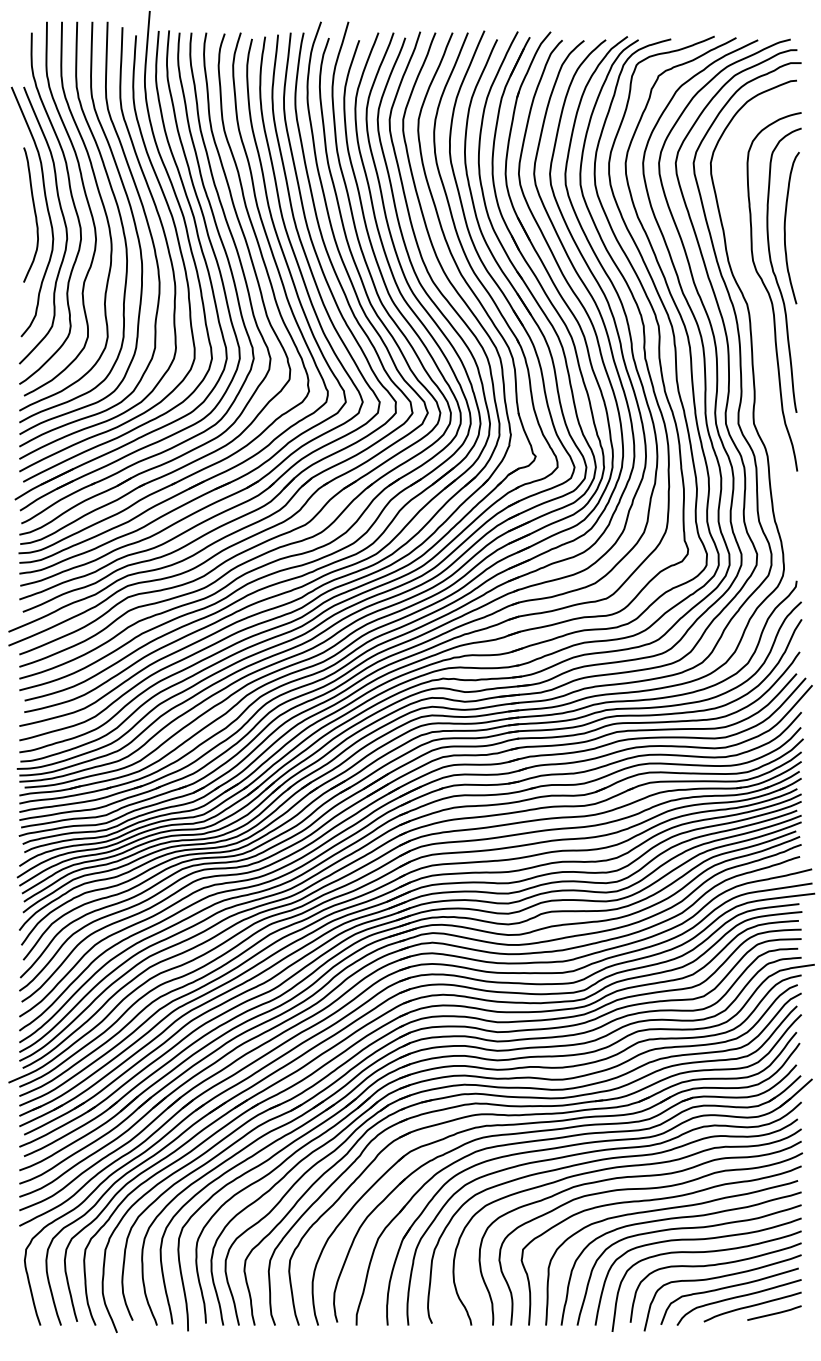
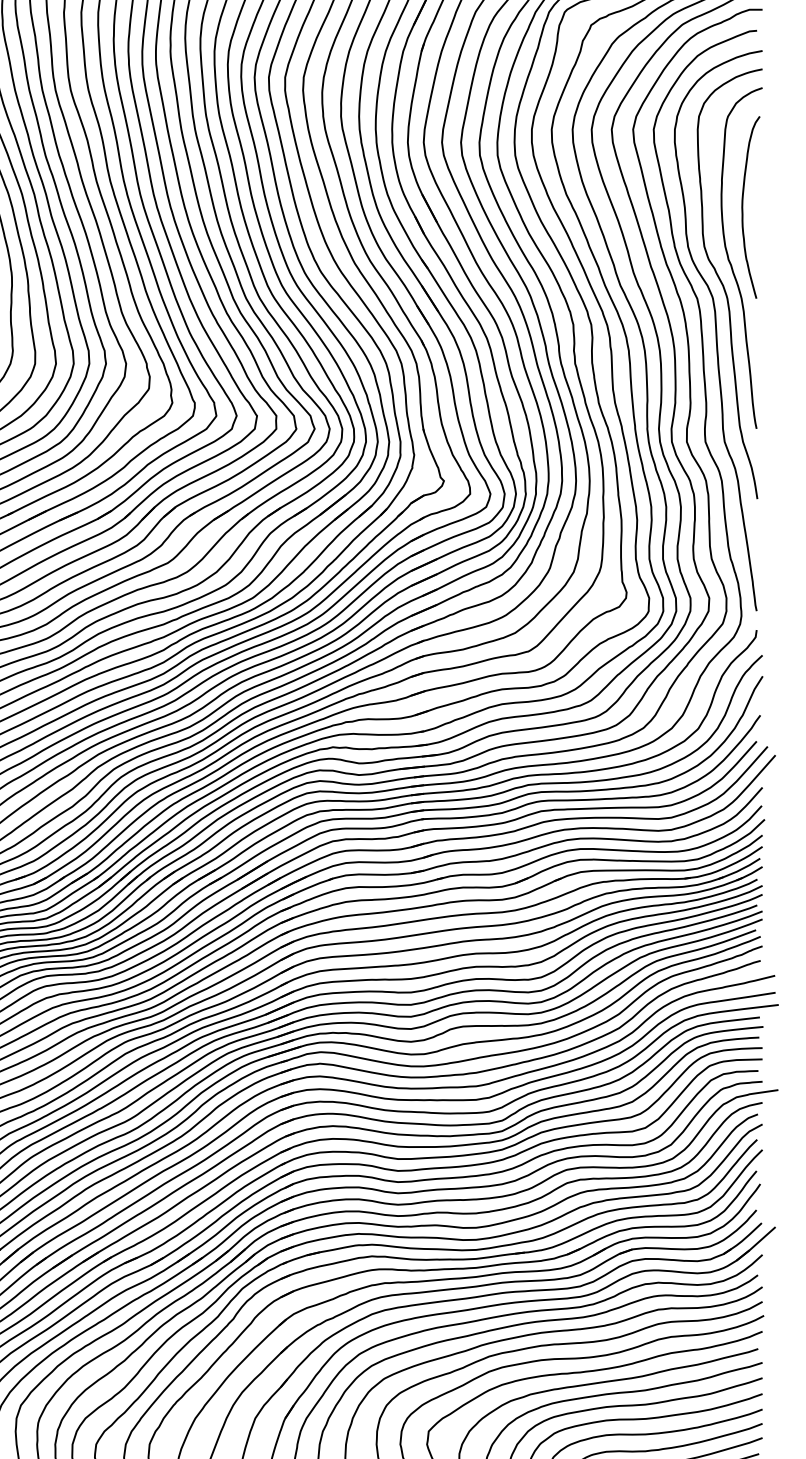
curve: (763, 330) -> (716, 330), added

